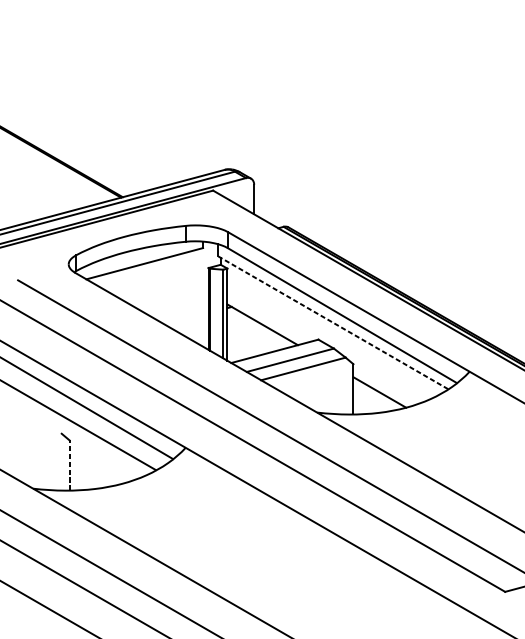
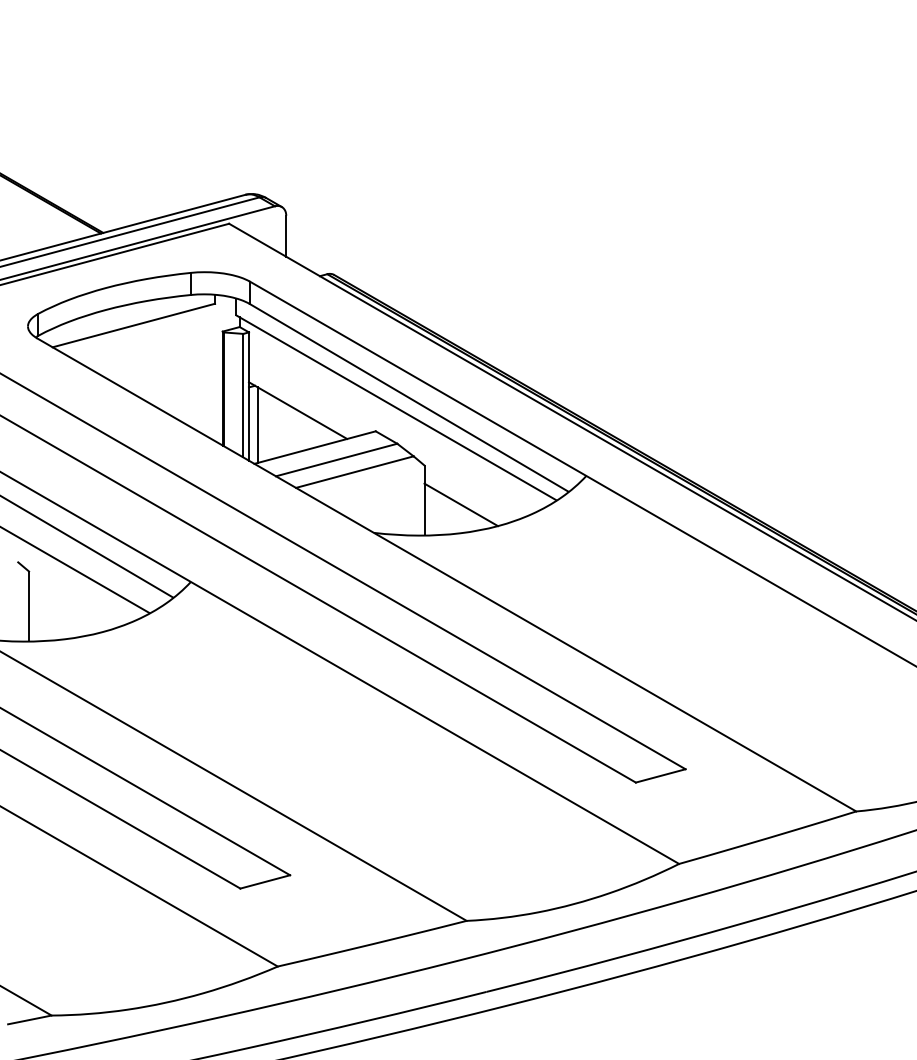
line: (333, 322) -> (396, 407), dashed -> solid
line: (233, 334) -> (257, 424), added
line: (69, 465) -> (29, 606), dashed -> solid

